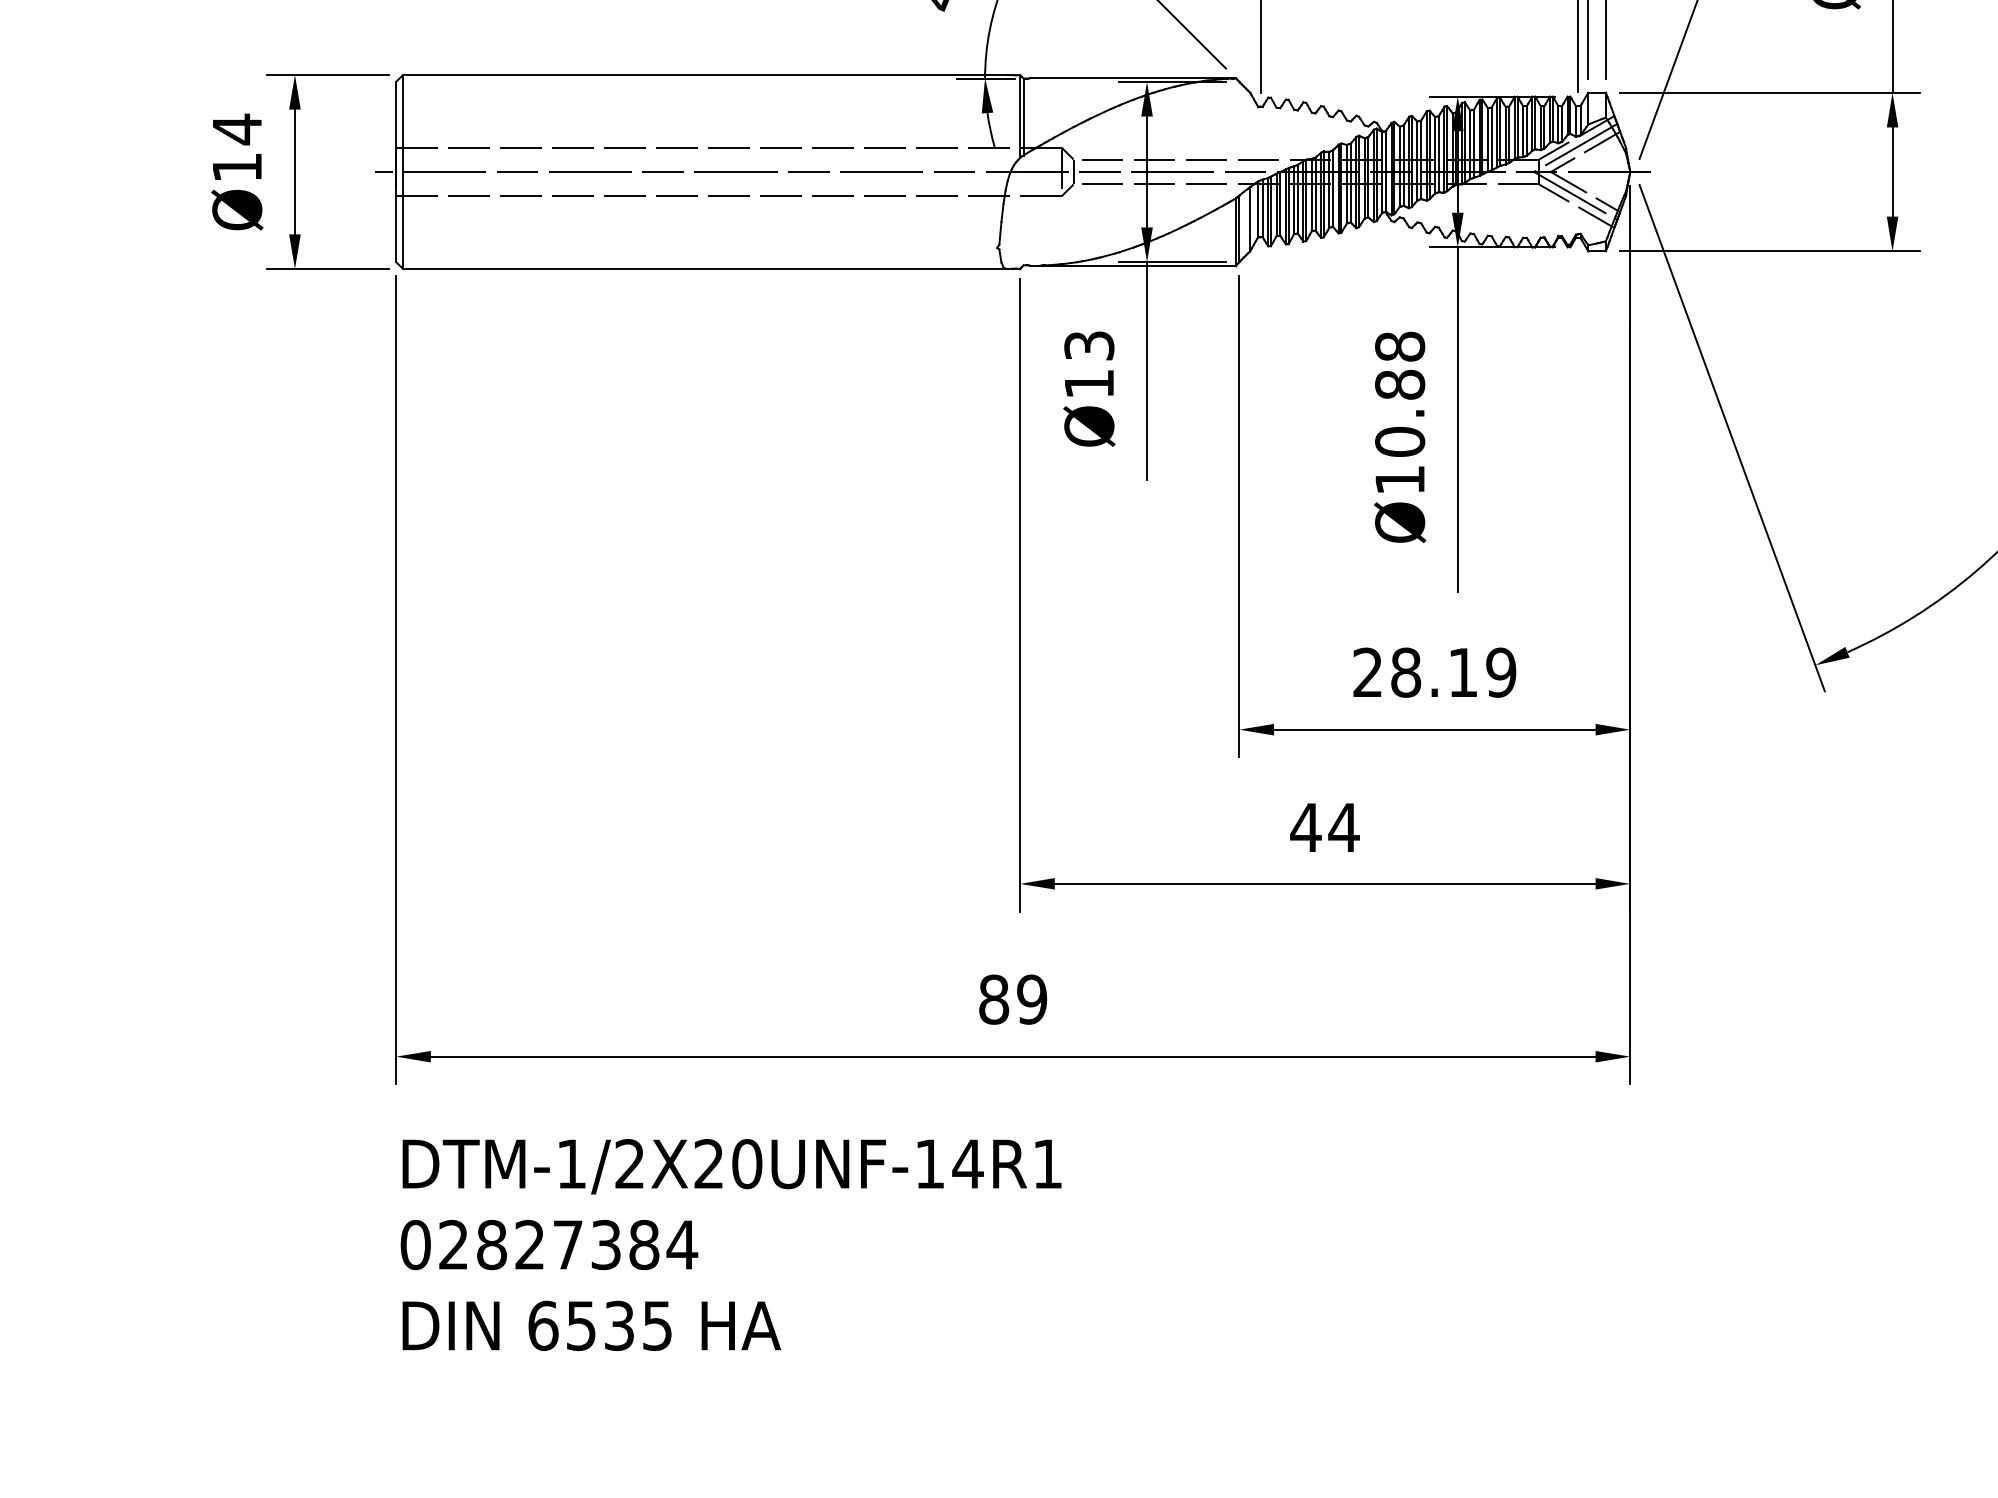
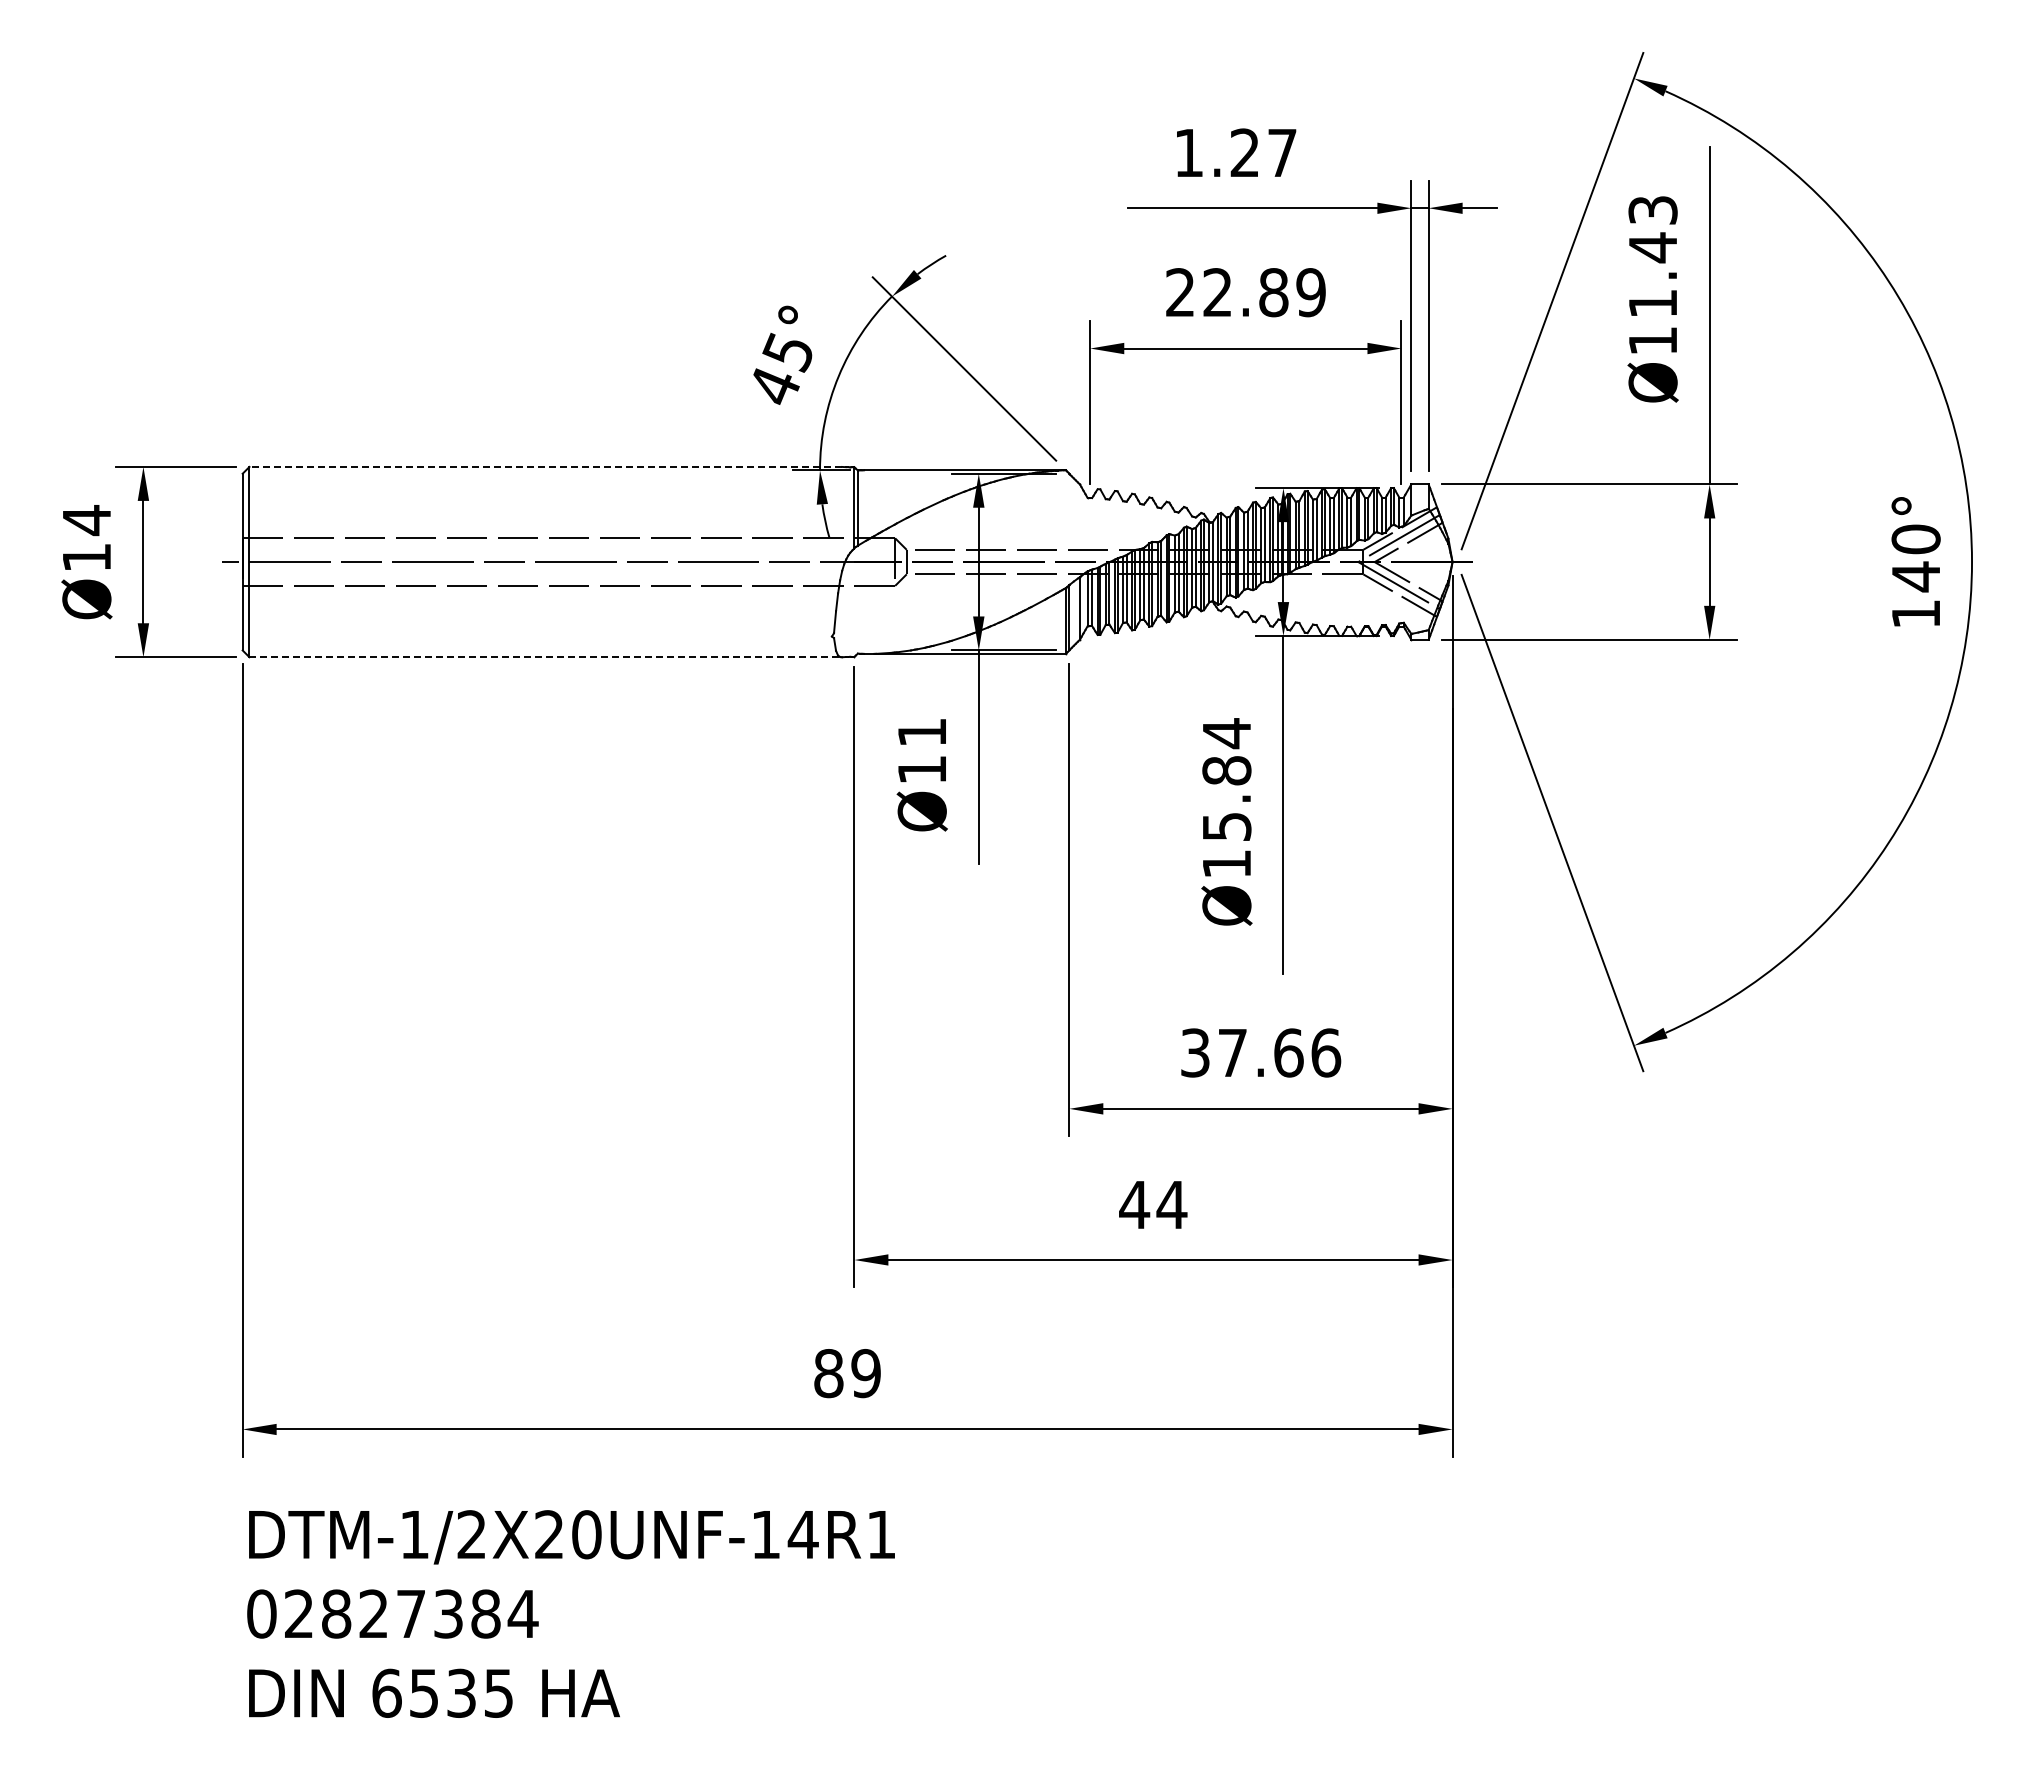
line: (705, 74) -> (545, 466), solid -> dashed
line: (705, 269) -> (545, 657), solid -> dashed
text: (1088, 345) -> (921, 732), Ø13 -> Ø11
text: (1399, 393) -> (1226, 779), Ø10.88 -> Ø15.84
text: (1435, 672) -> (1261, 1052), 28.19 -> 37.66

